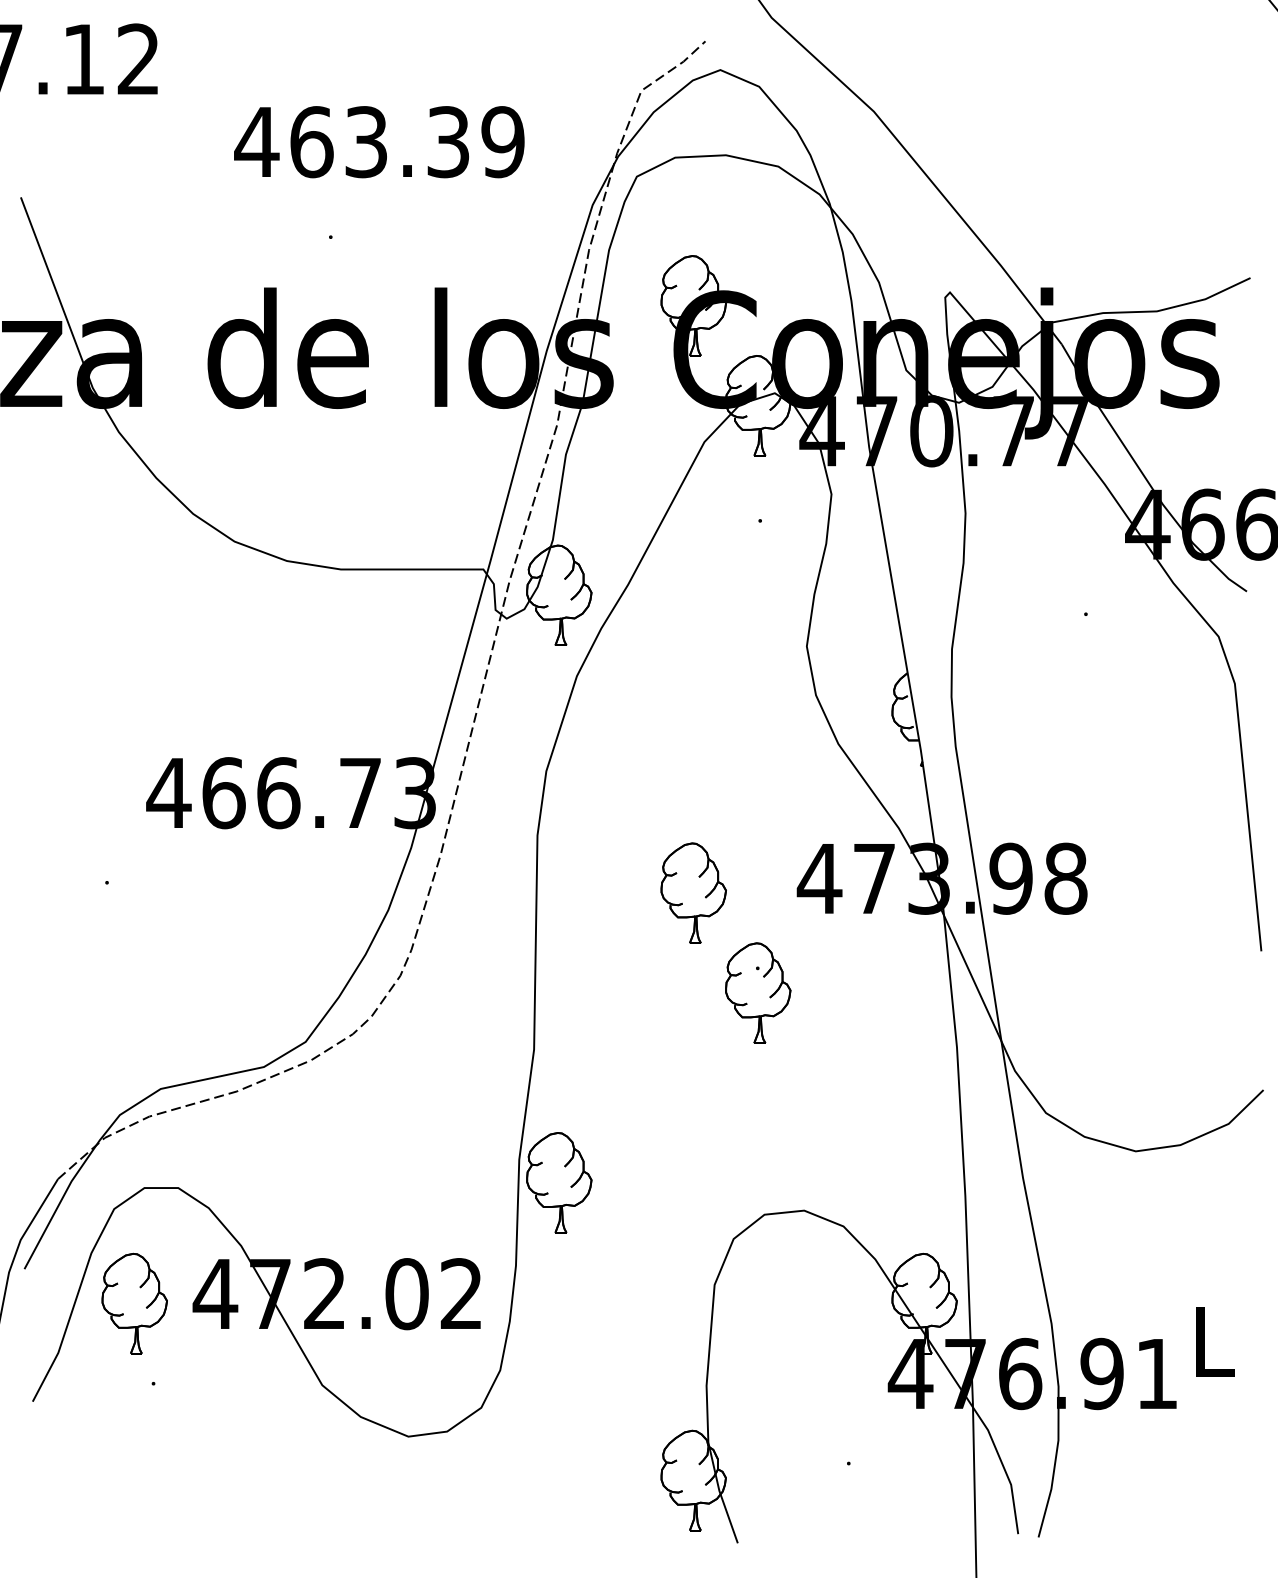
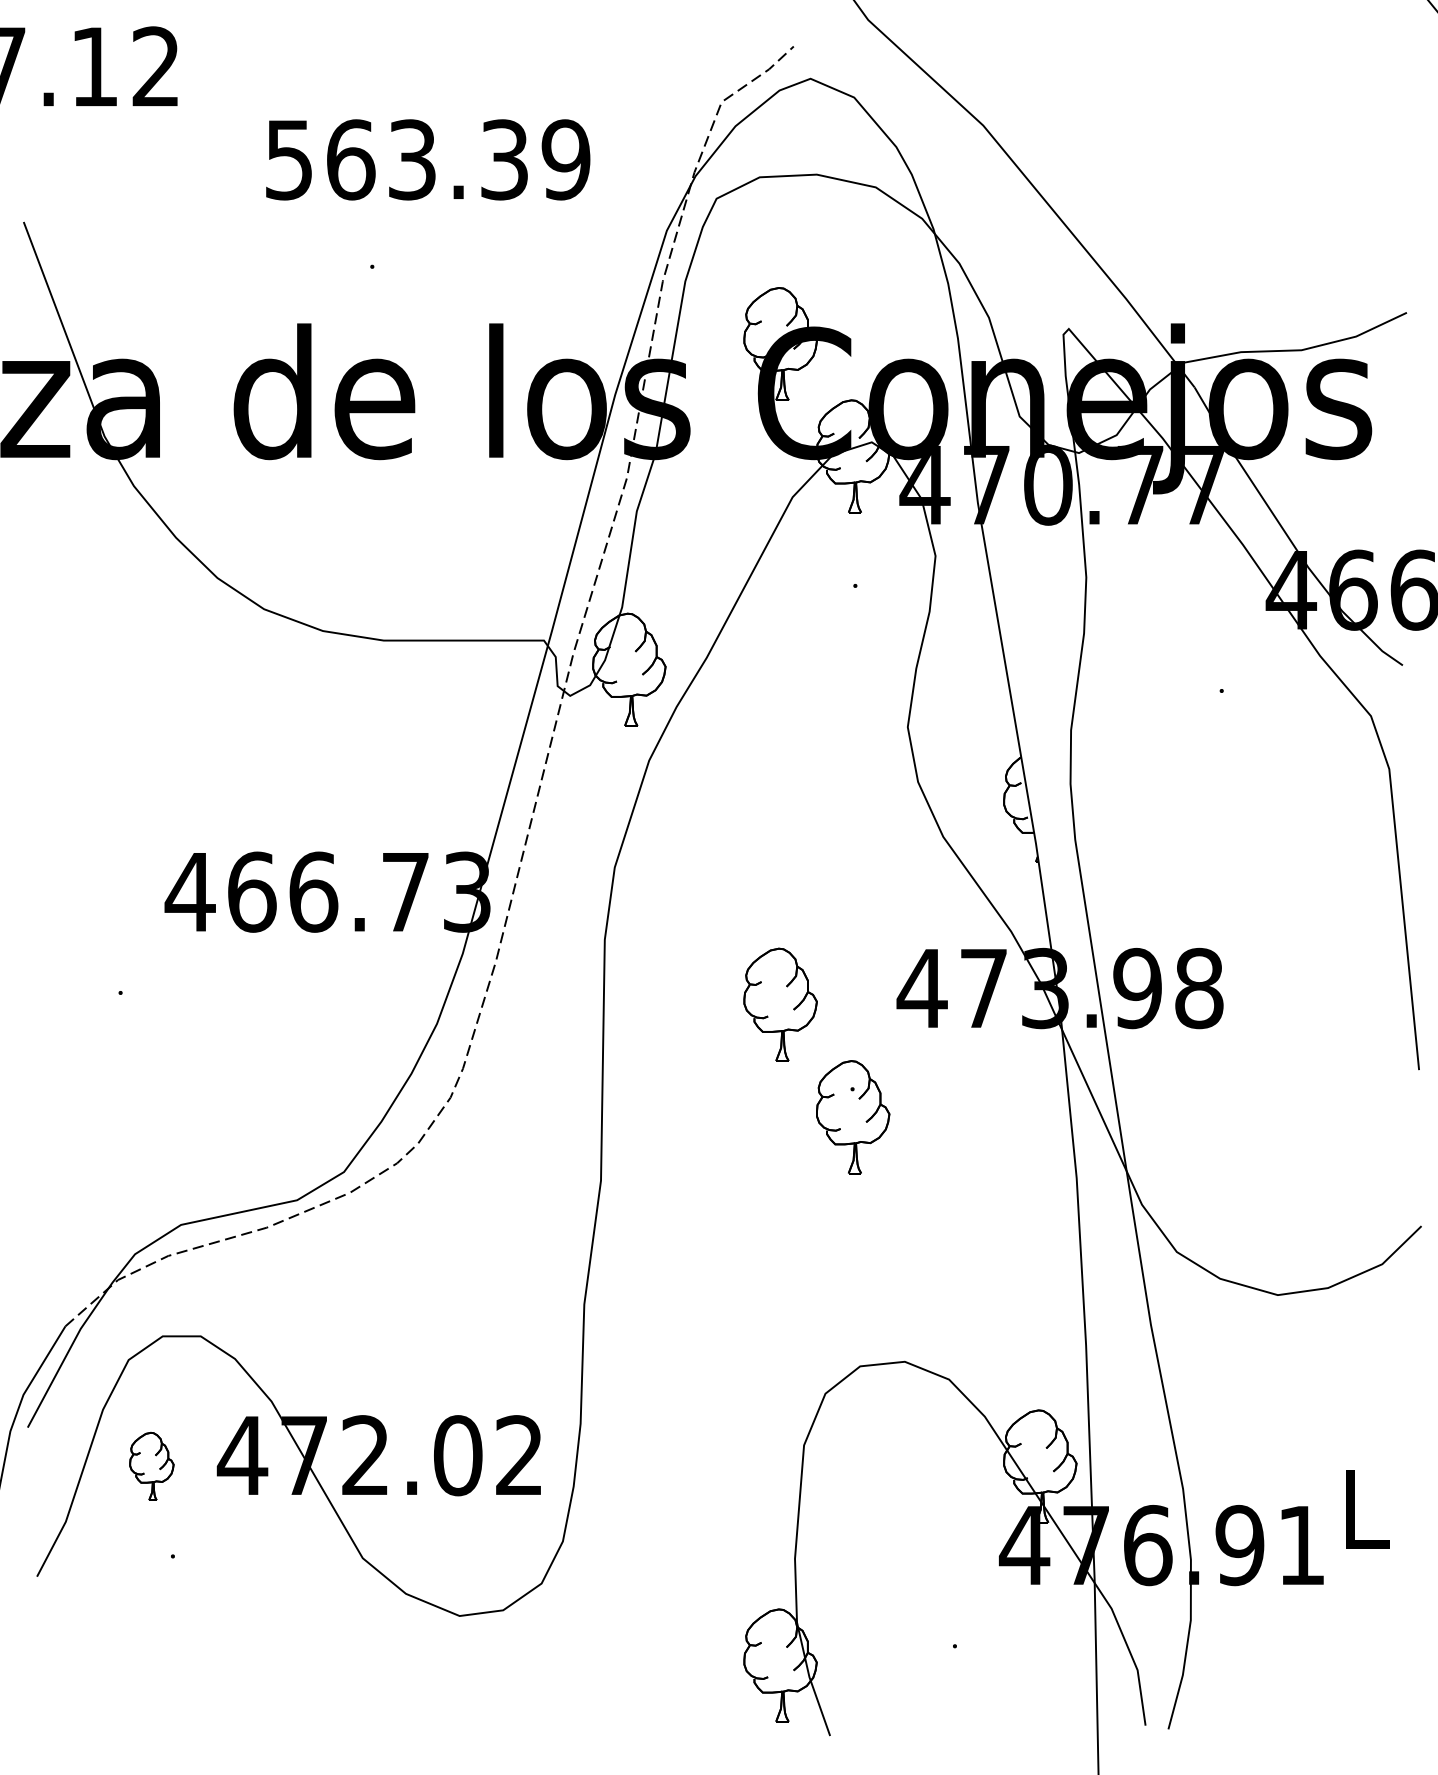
text: (256, 142) -> (288, 160), 463.39 -> 563.39
part: (559, 1182) -> (629, 1330), removed
part: (134, 1303) -> (151, 1466), size x0.6

